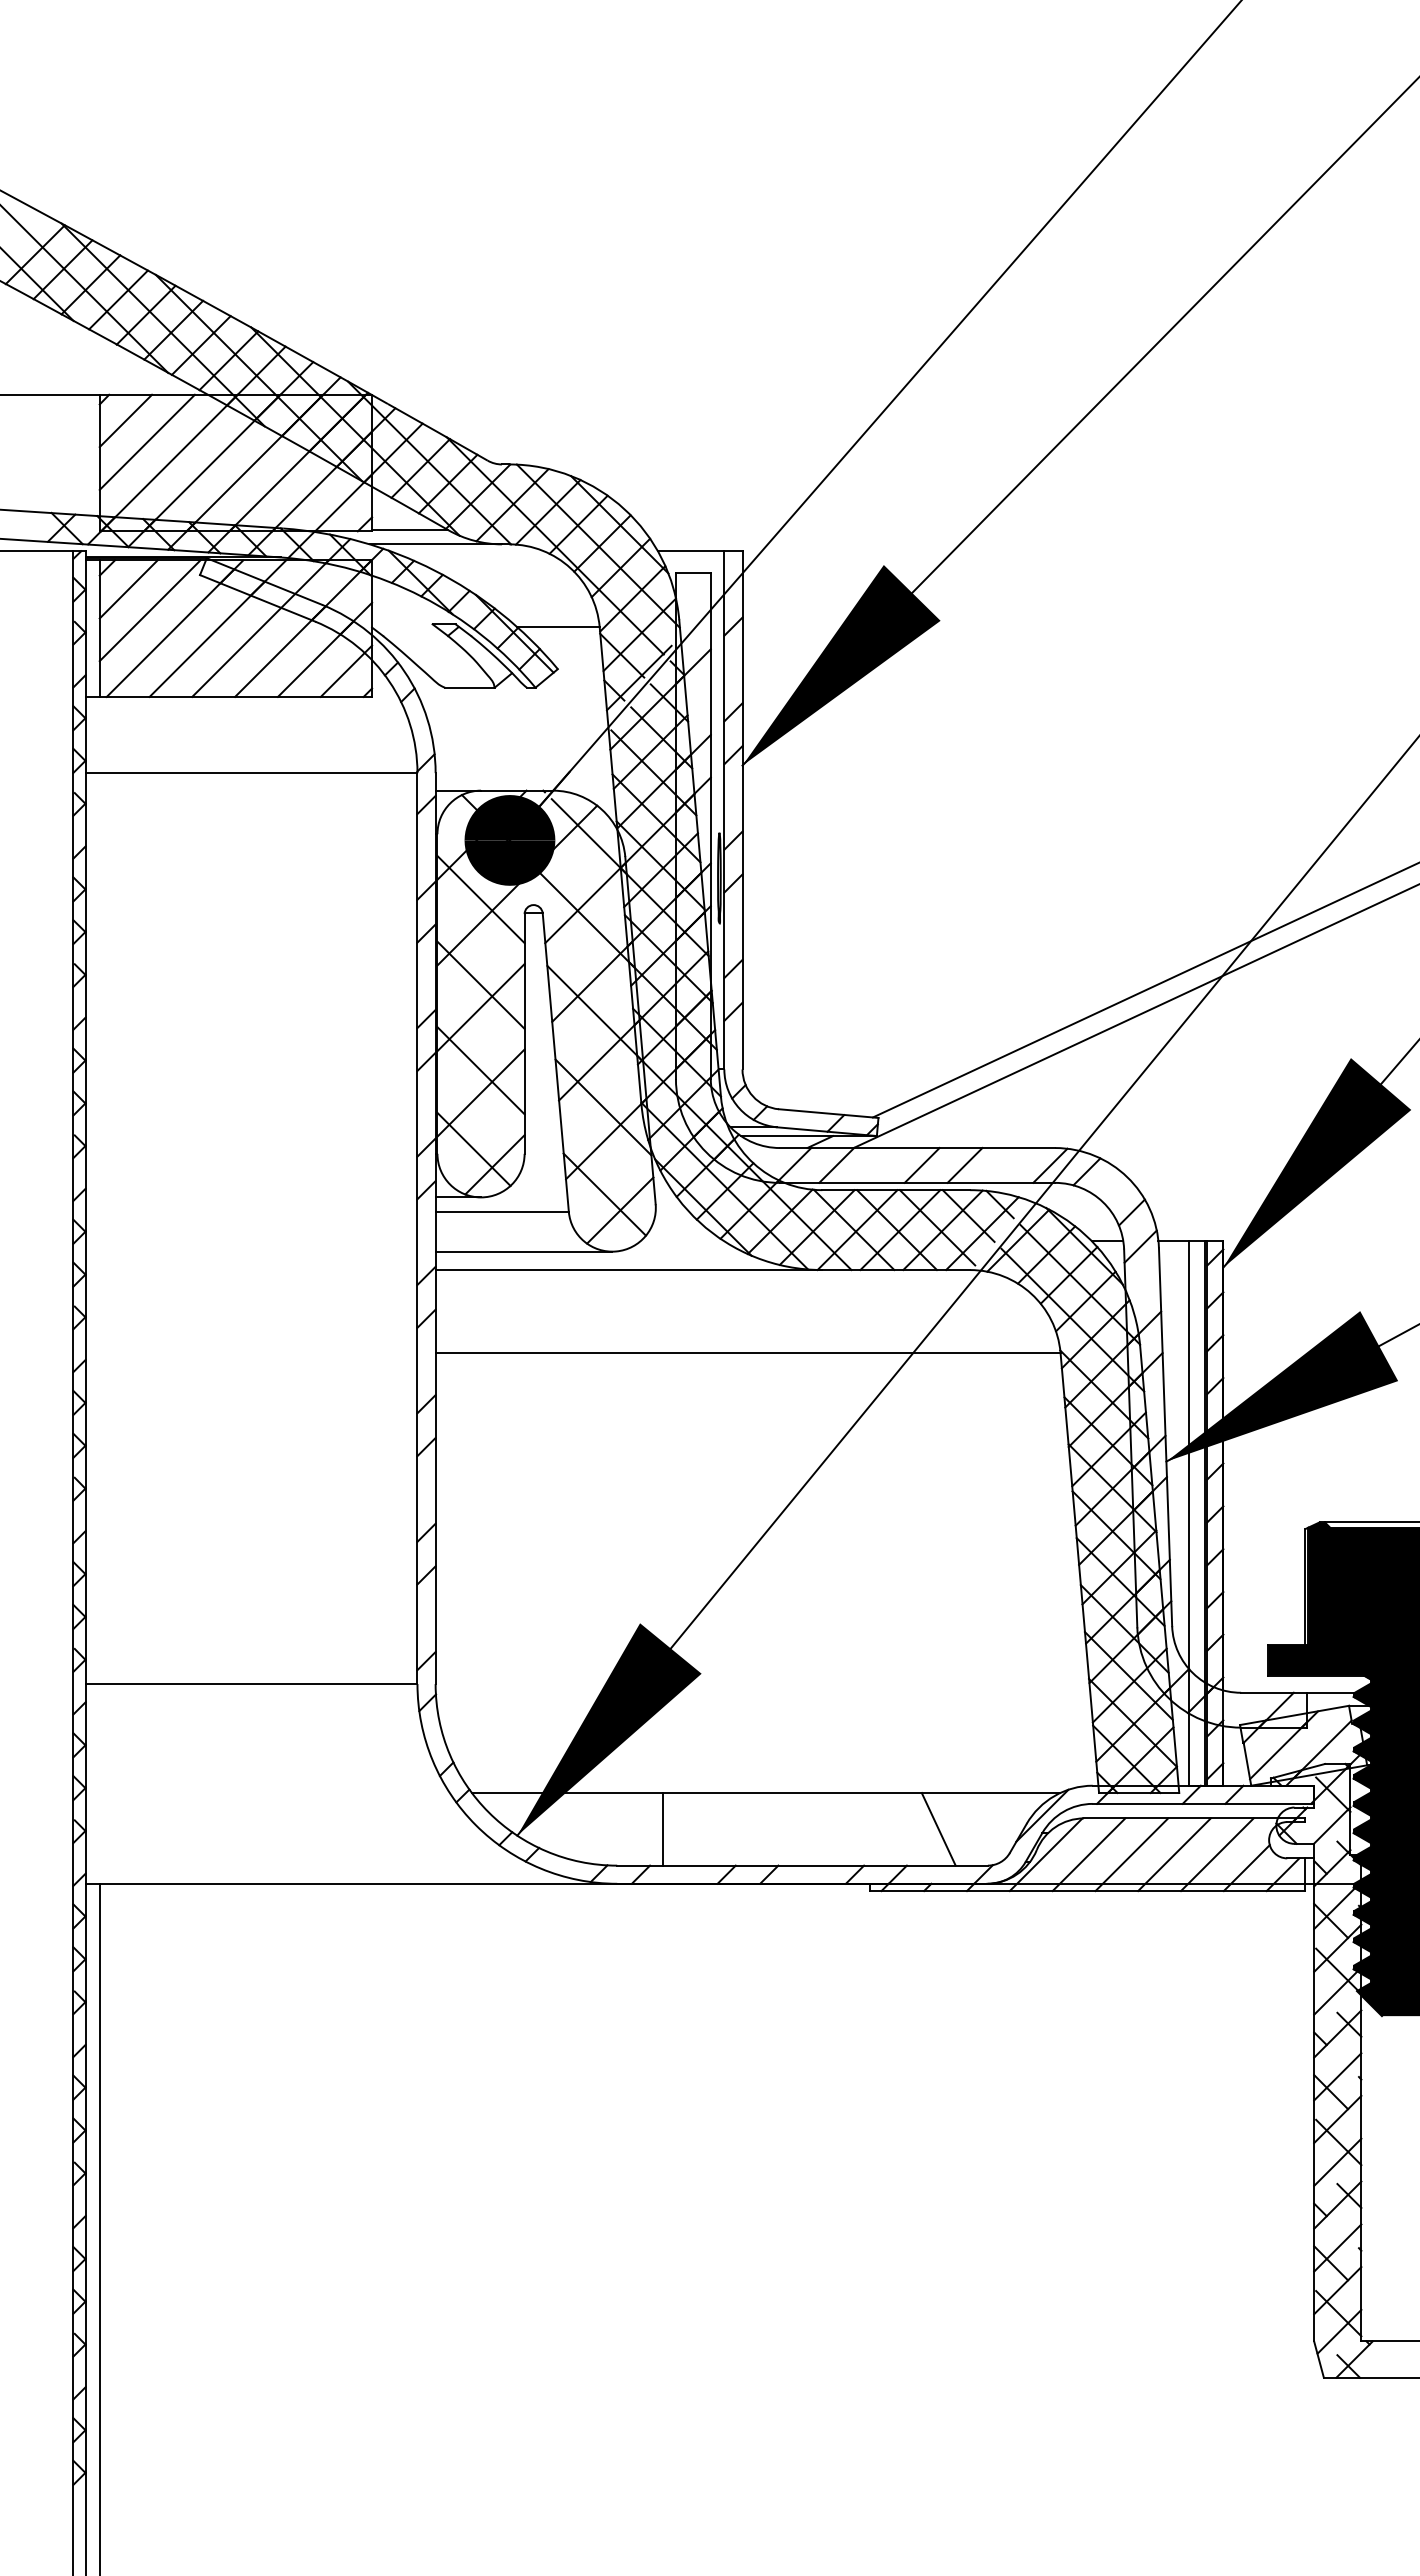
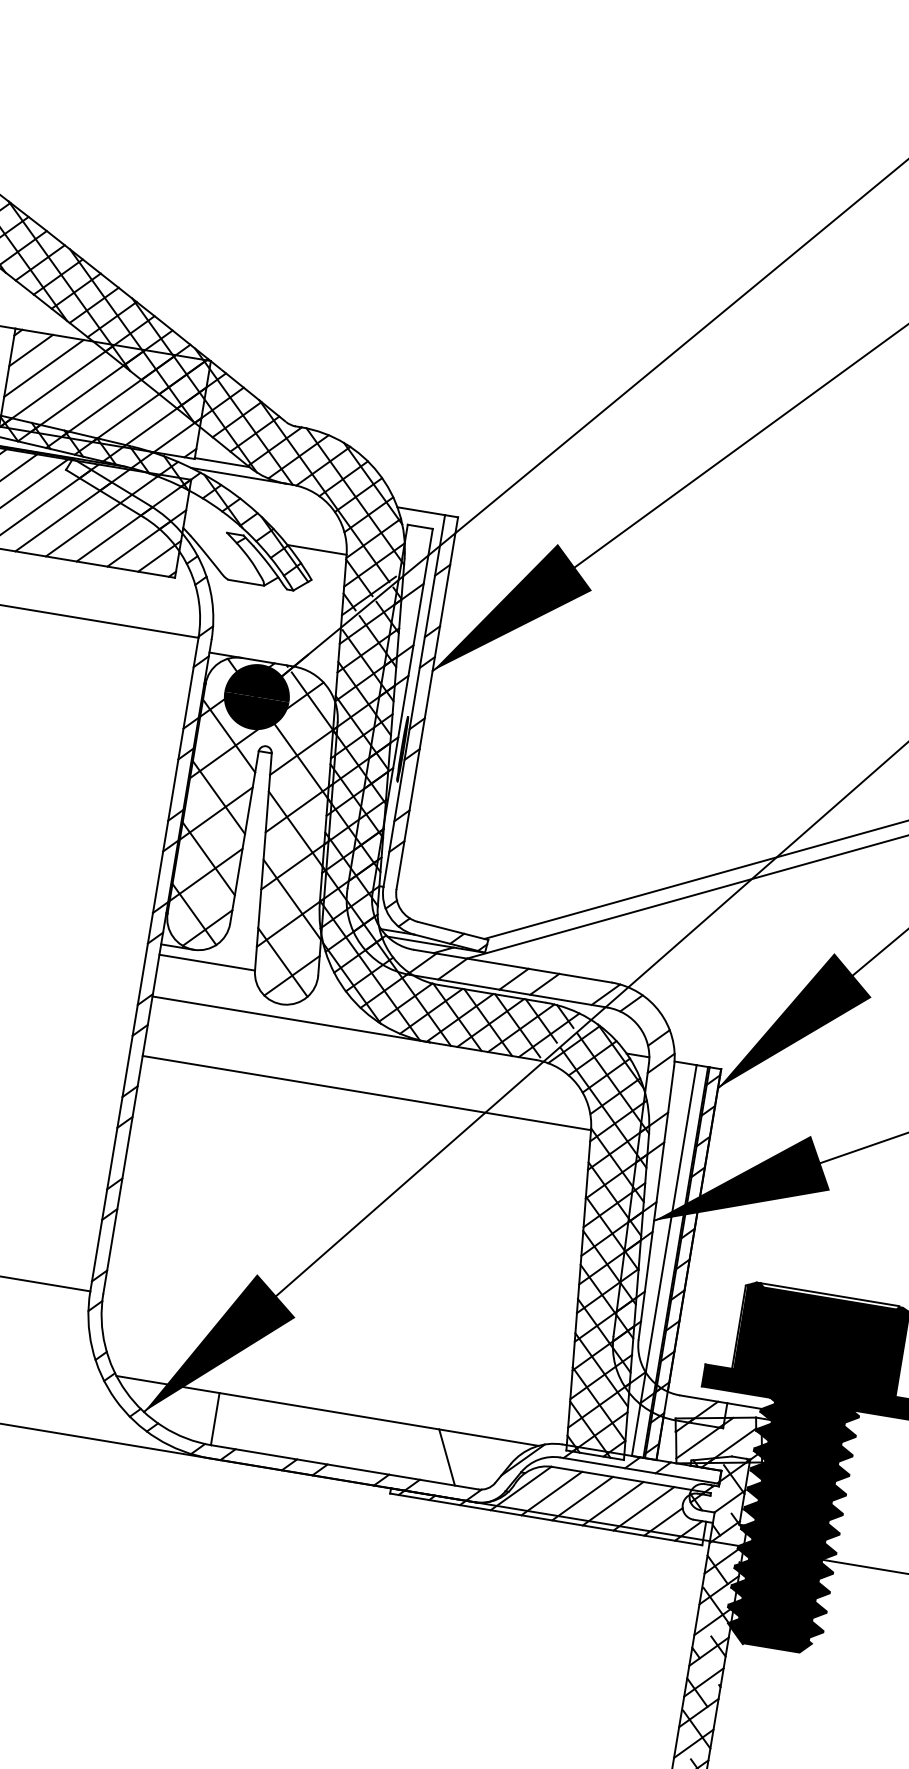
line: (523, 1251) -> (217, 993), removed
line: (662, 1829) -> (215, 1419), moved

